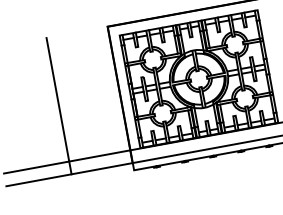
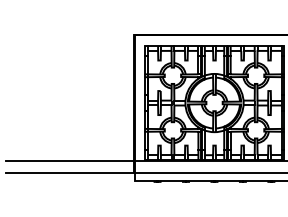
line: (59, 106) -> (72, 104), removed

